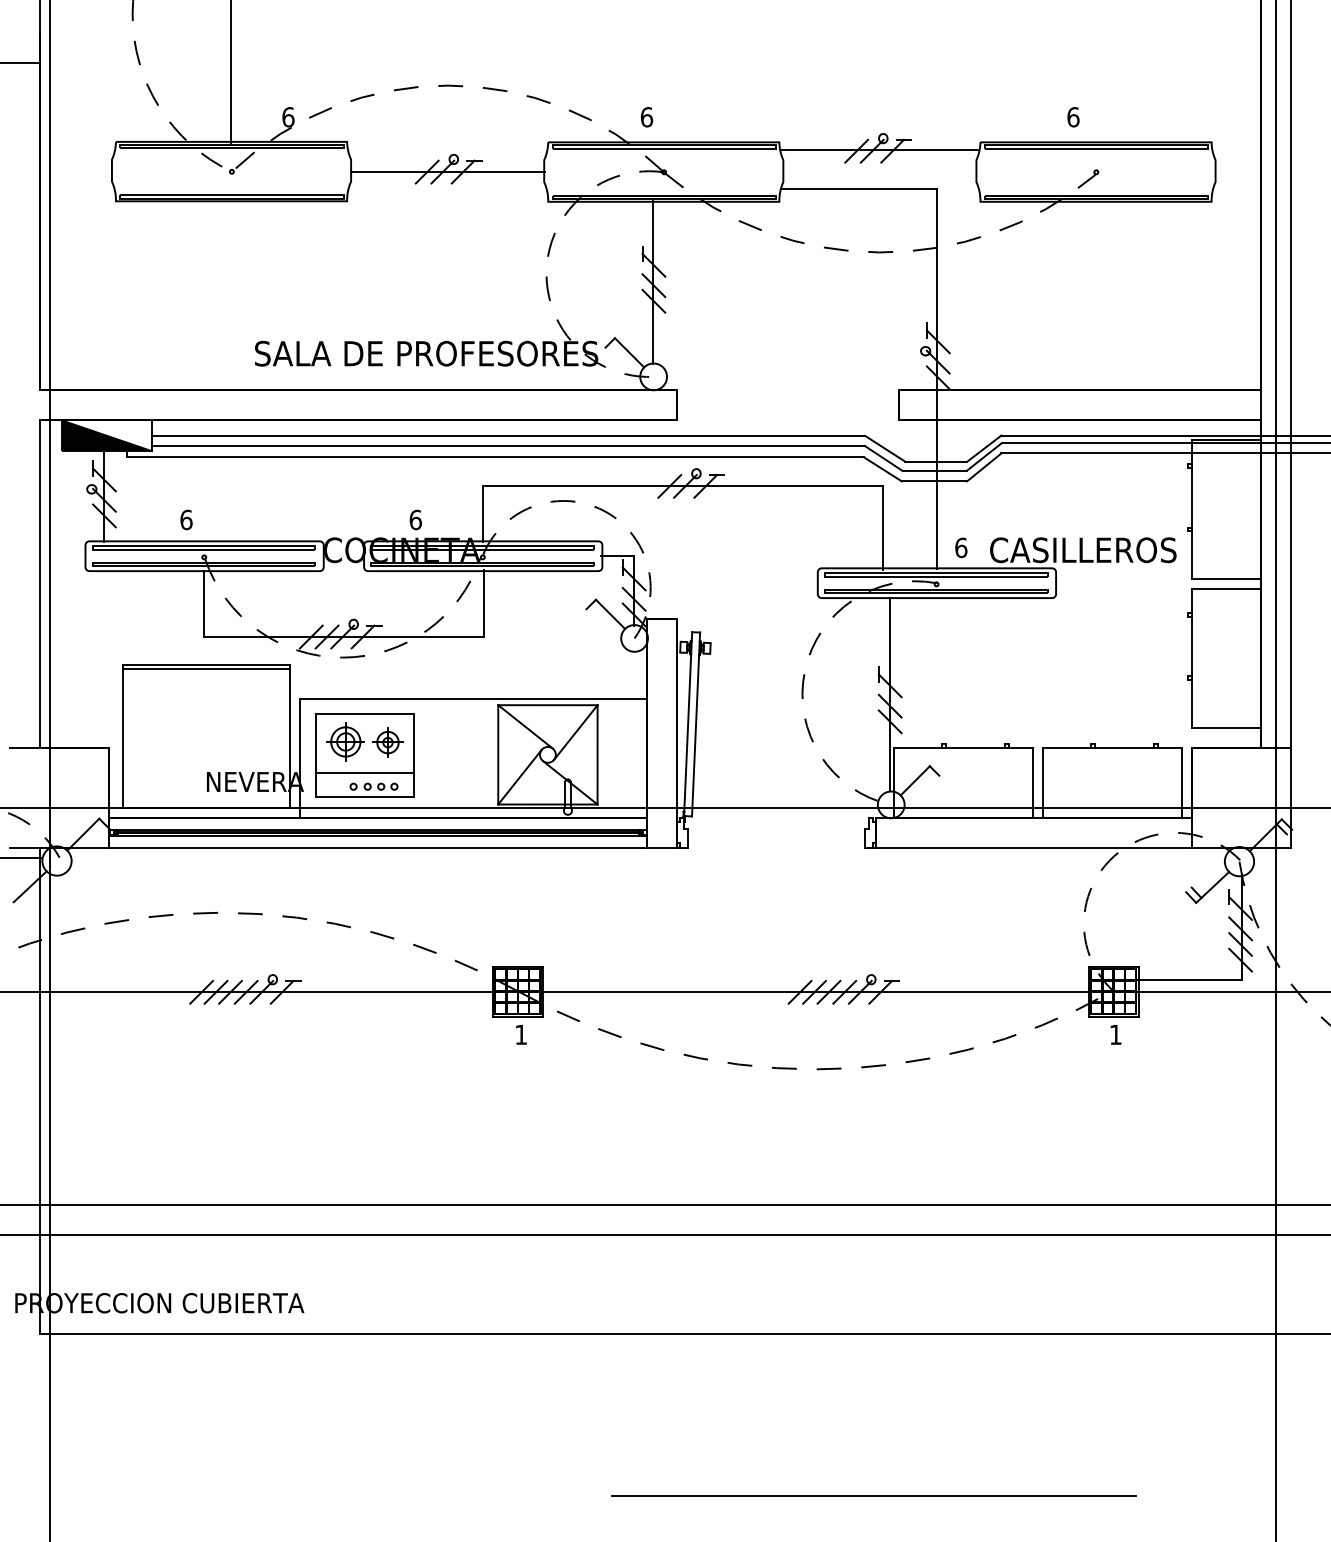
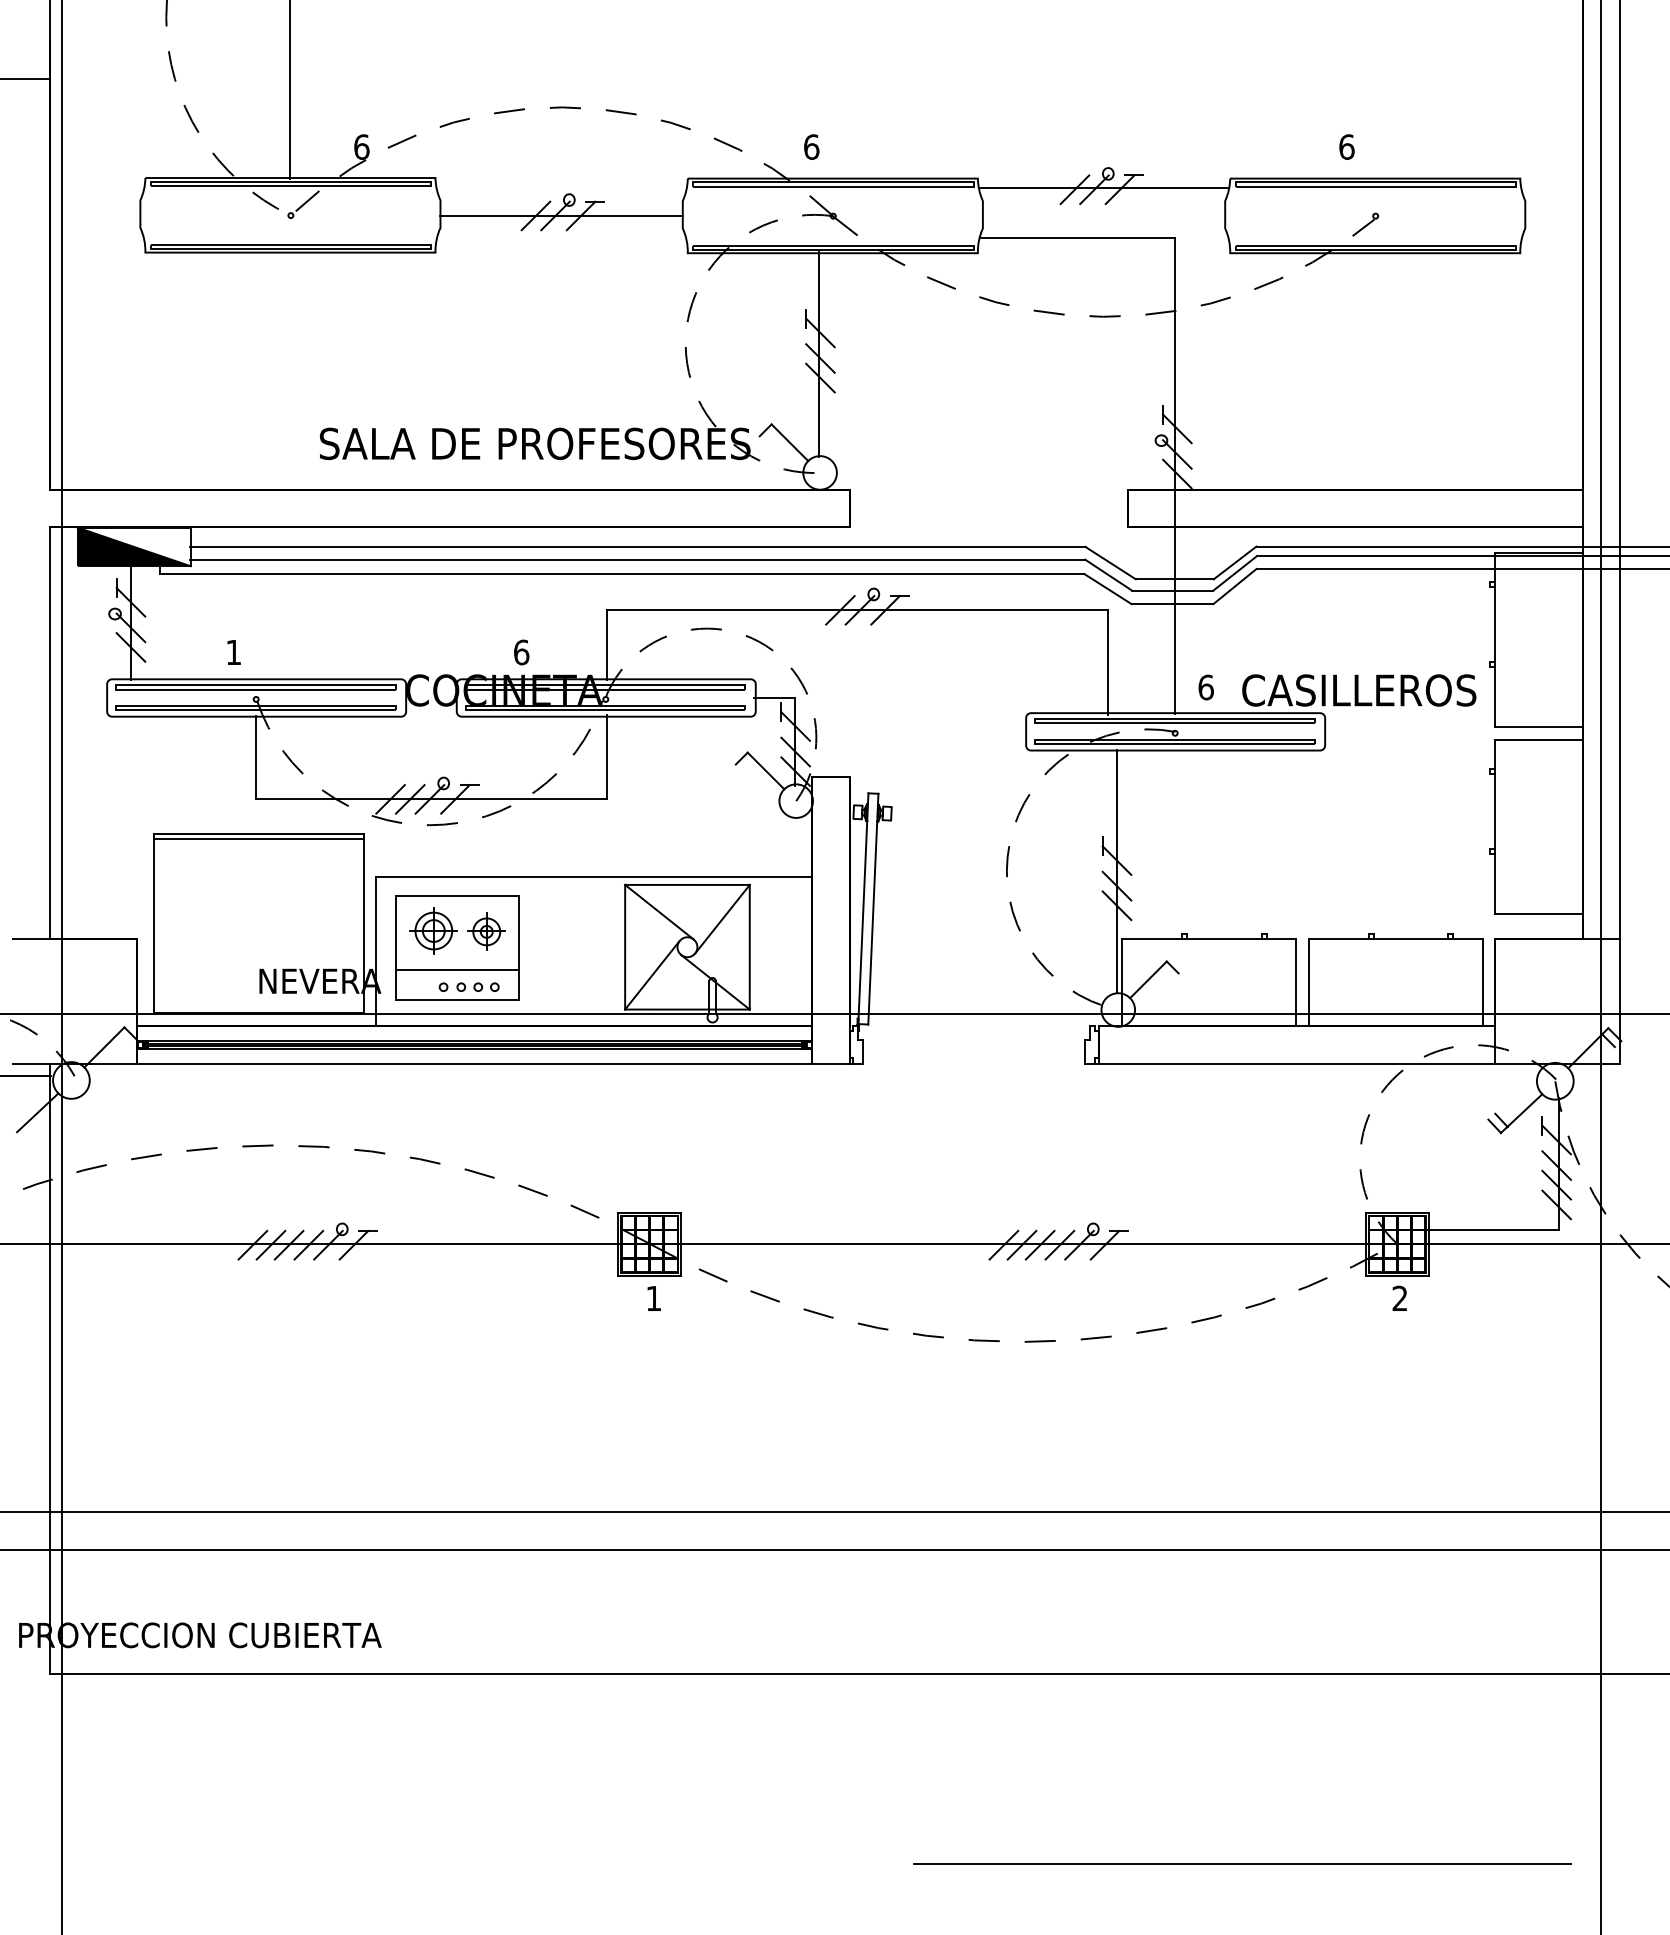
text: (186, 519) -> (233, 651), 6 -> 1
text: (1115, 1034) -> (1399, 1298), 1 -> 2
line: (873, 1495) -> (1241, 1864), moved

